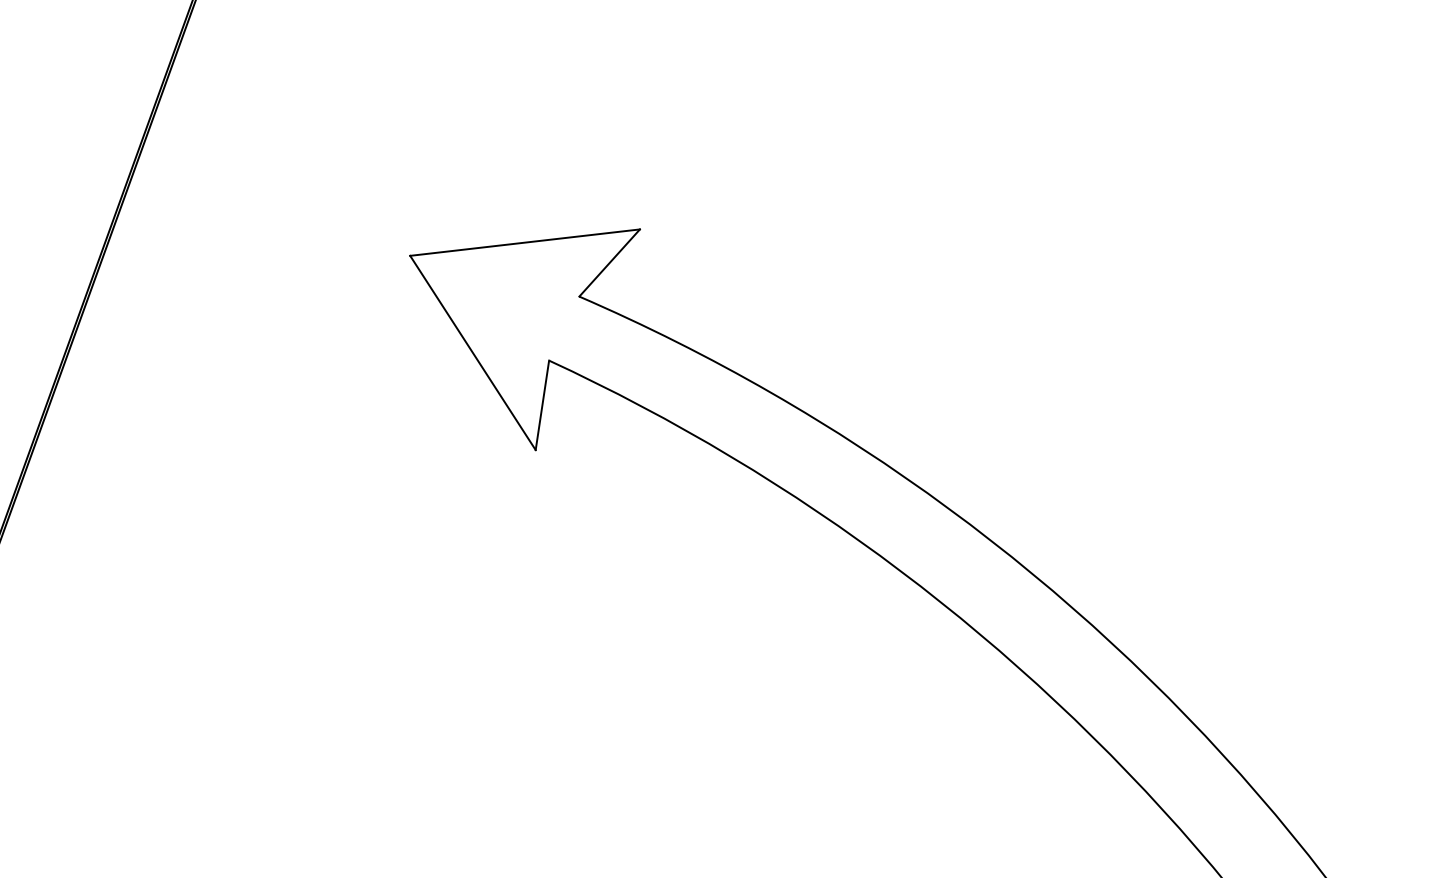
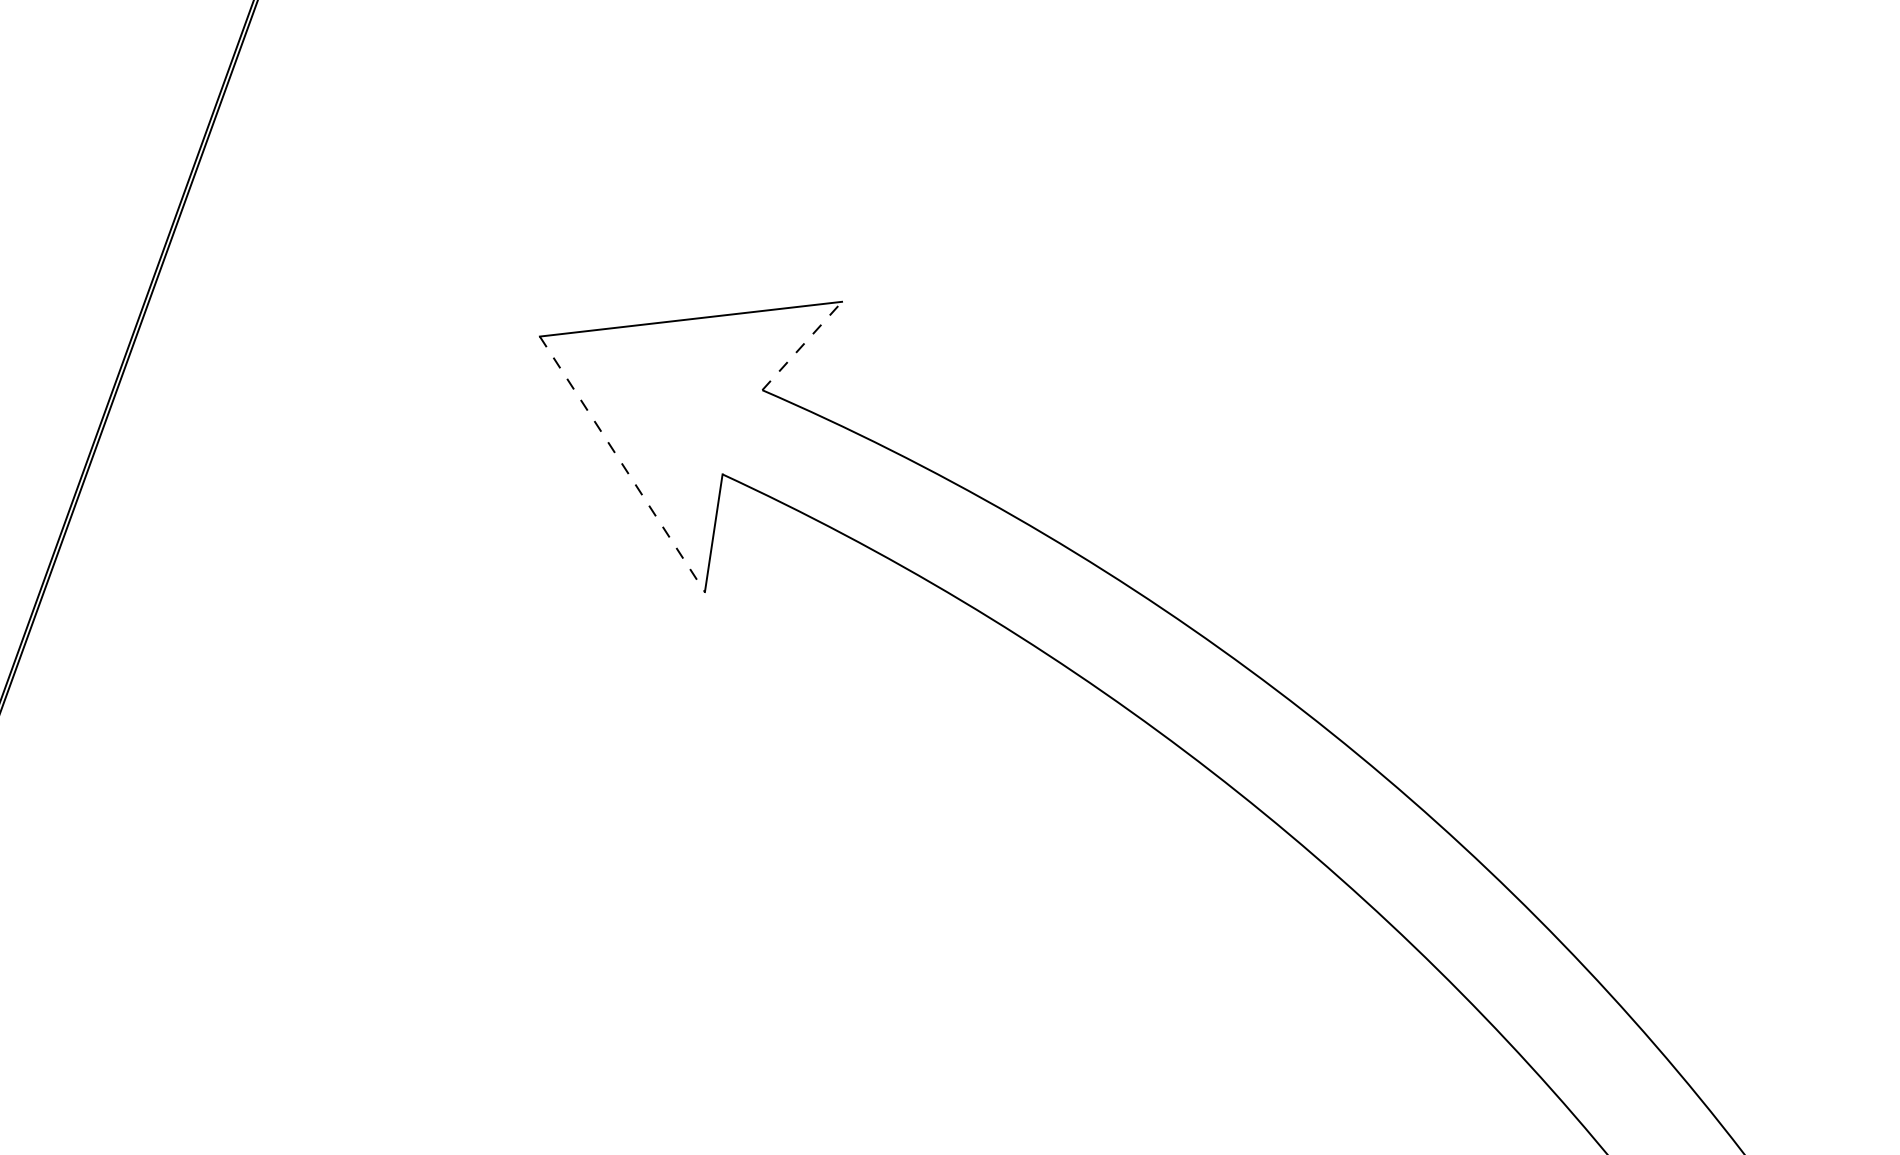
line: (609, 263) -> (802, 346), solid -> dashed
line: (473, 353) -> (622, 464), solid -> dashed

